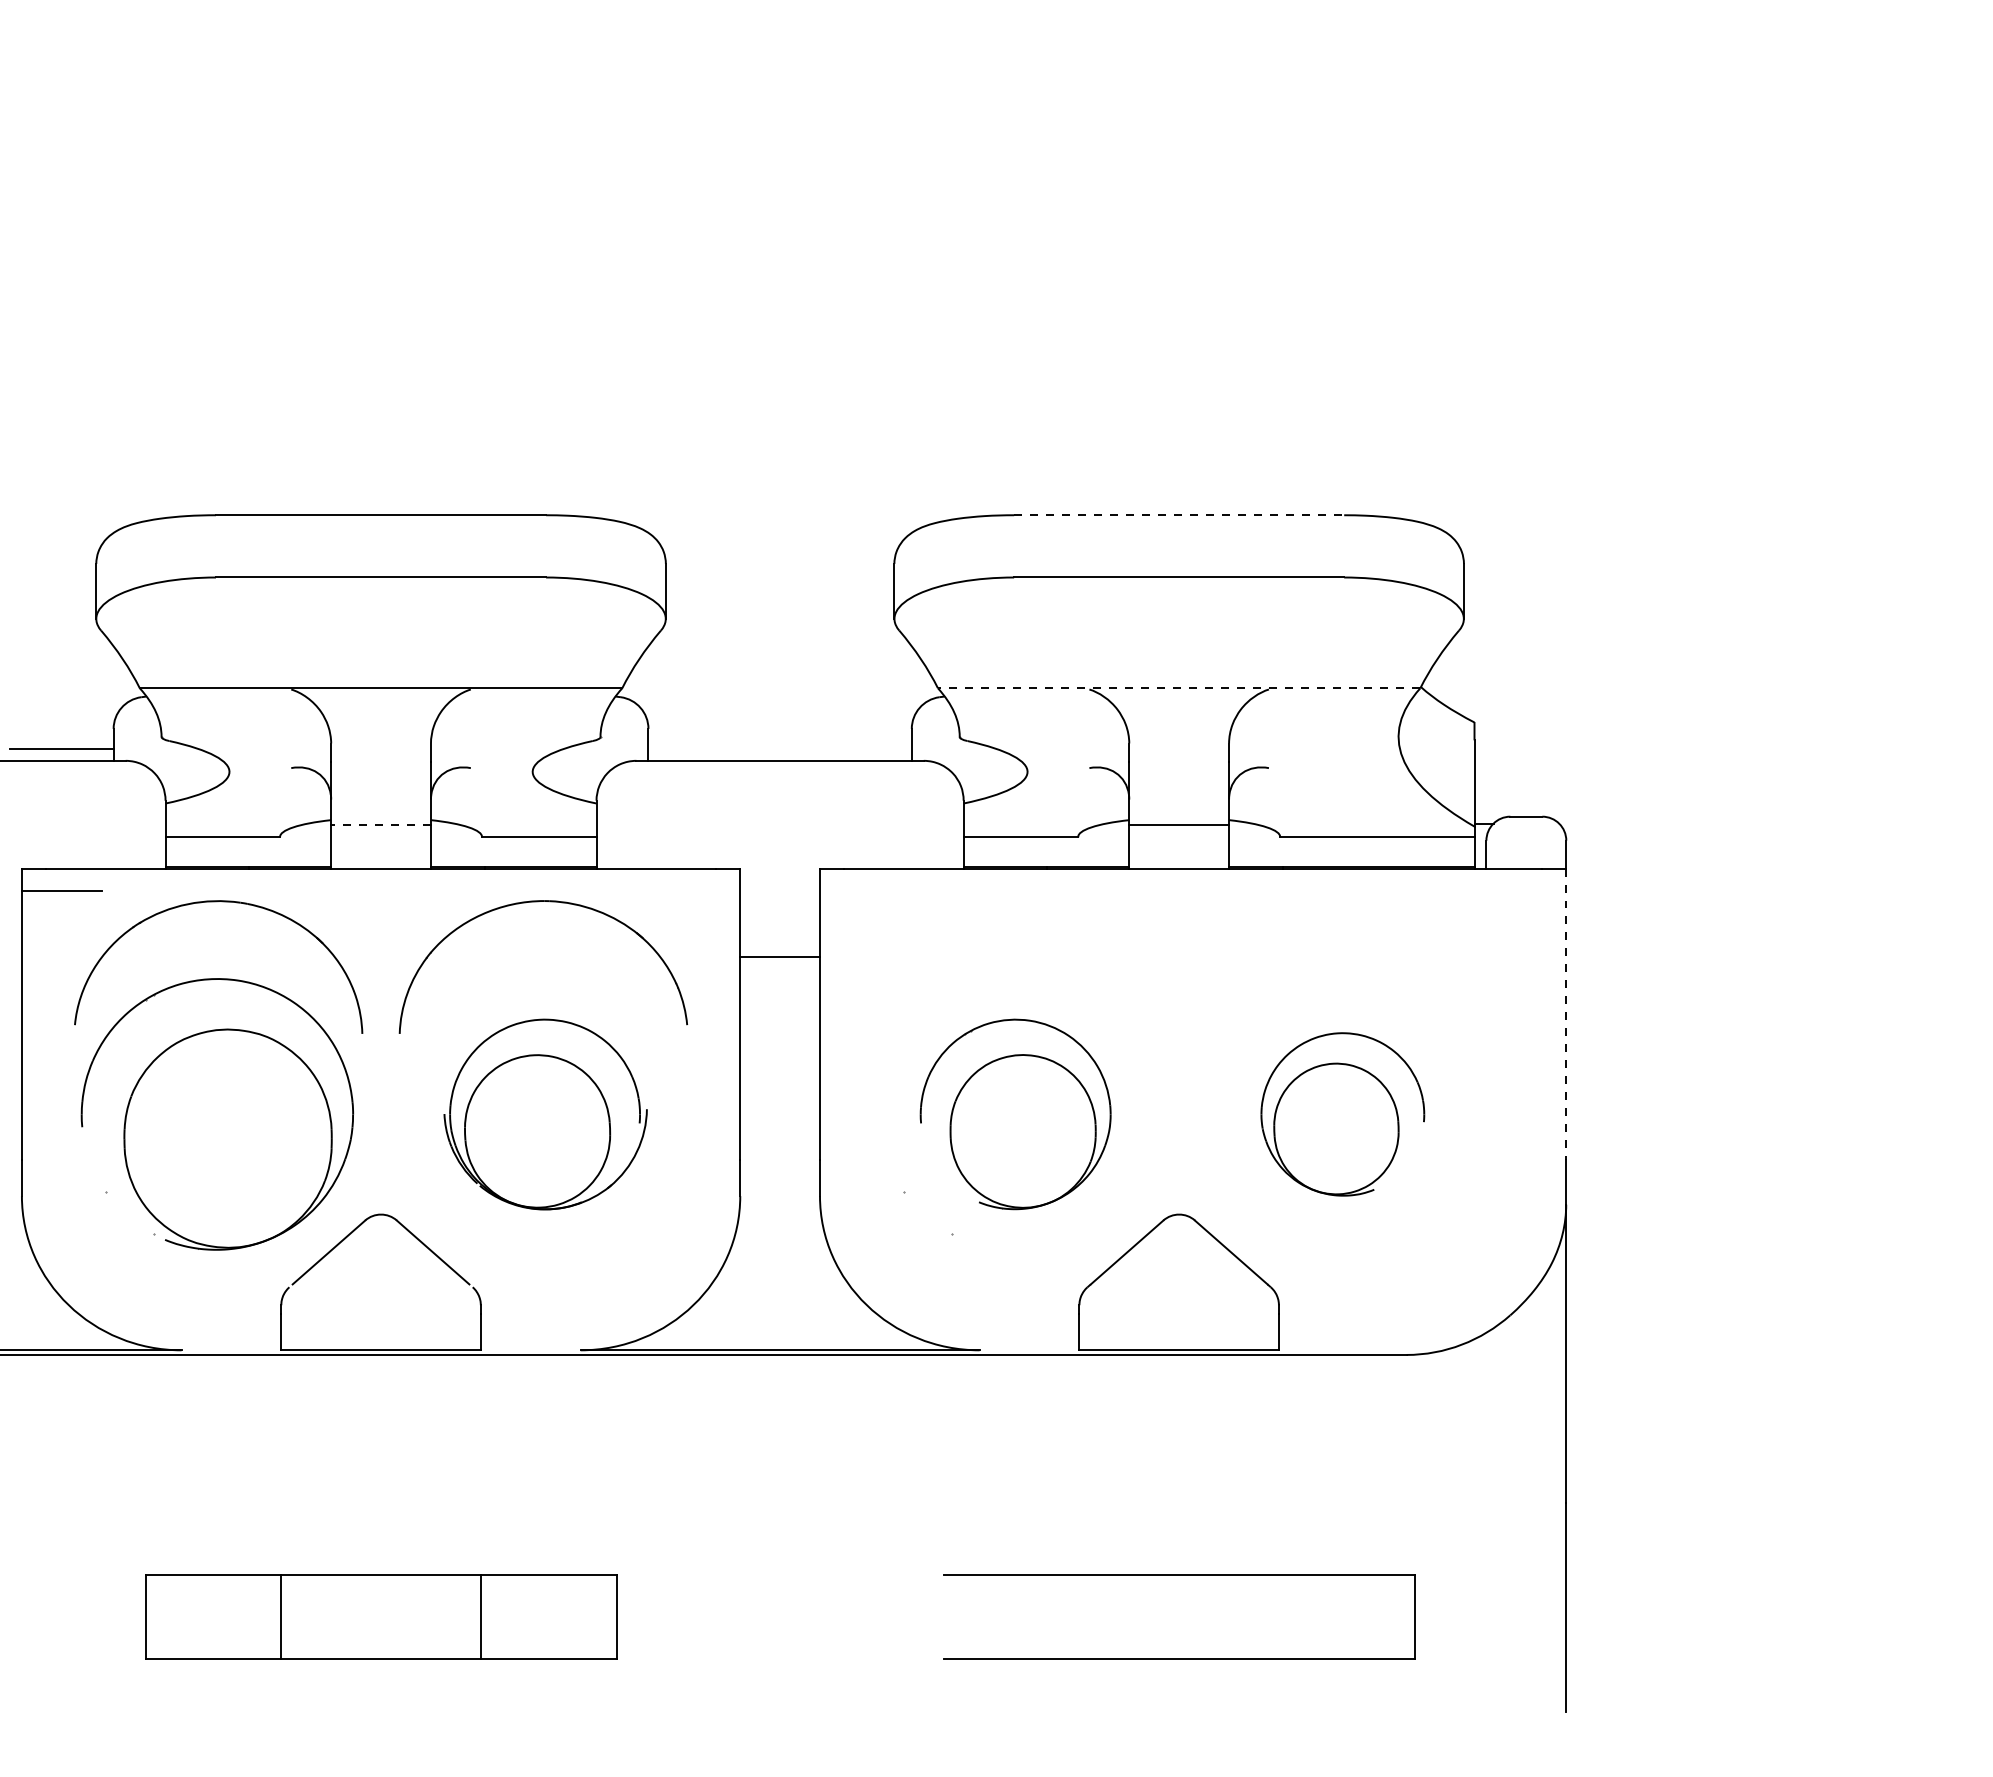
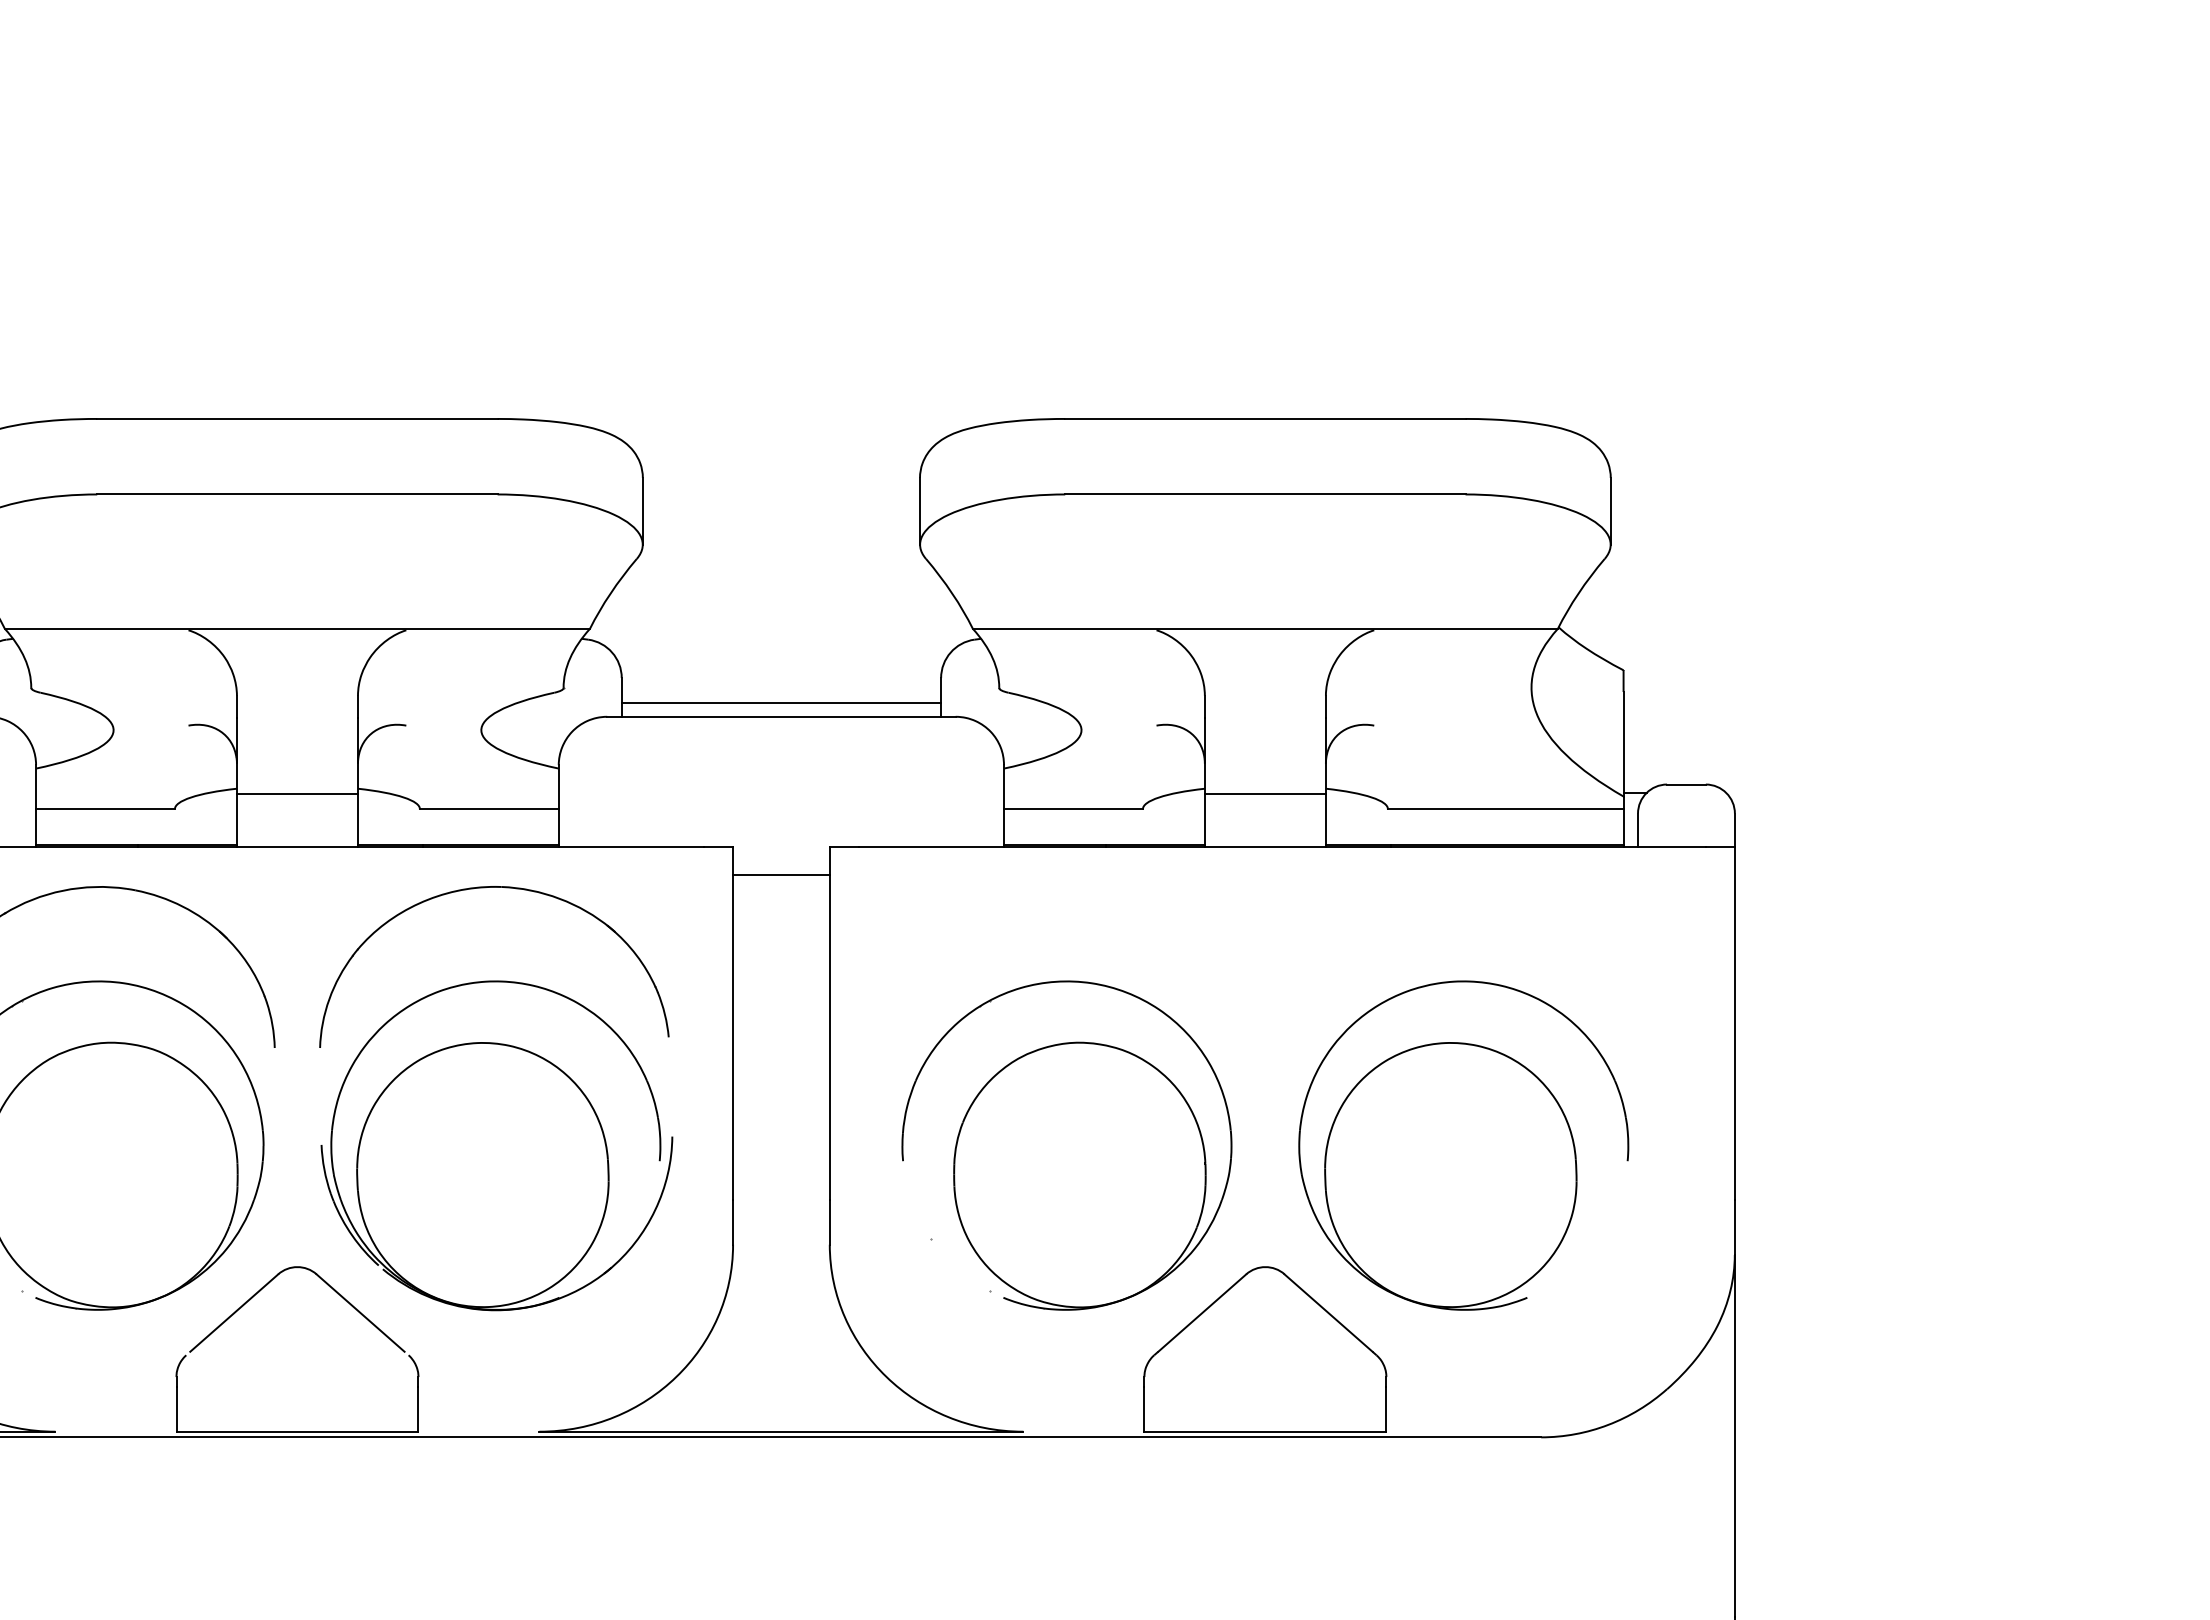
line: (1179, 515) -> (1265, 419), dashed -> solid
line: (1178, 688) -> (1264, 629), dashed -> solid
line: (779, 749) -> (780, 703), added
line: (381, 824) -> (297, 794), dashed -> solid
line: (780, 957) -> (781, 875), moved
line: (1566, 1014) -> (1735, 1024), dashed -> solid
part: (545, 1114) -> (496, 1145), size x1.43
part: (1015, 1114) -> (1066, 1145), size x1.43
part: (1342, 1114) -> (1463, 1145), size x1.67

